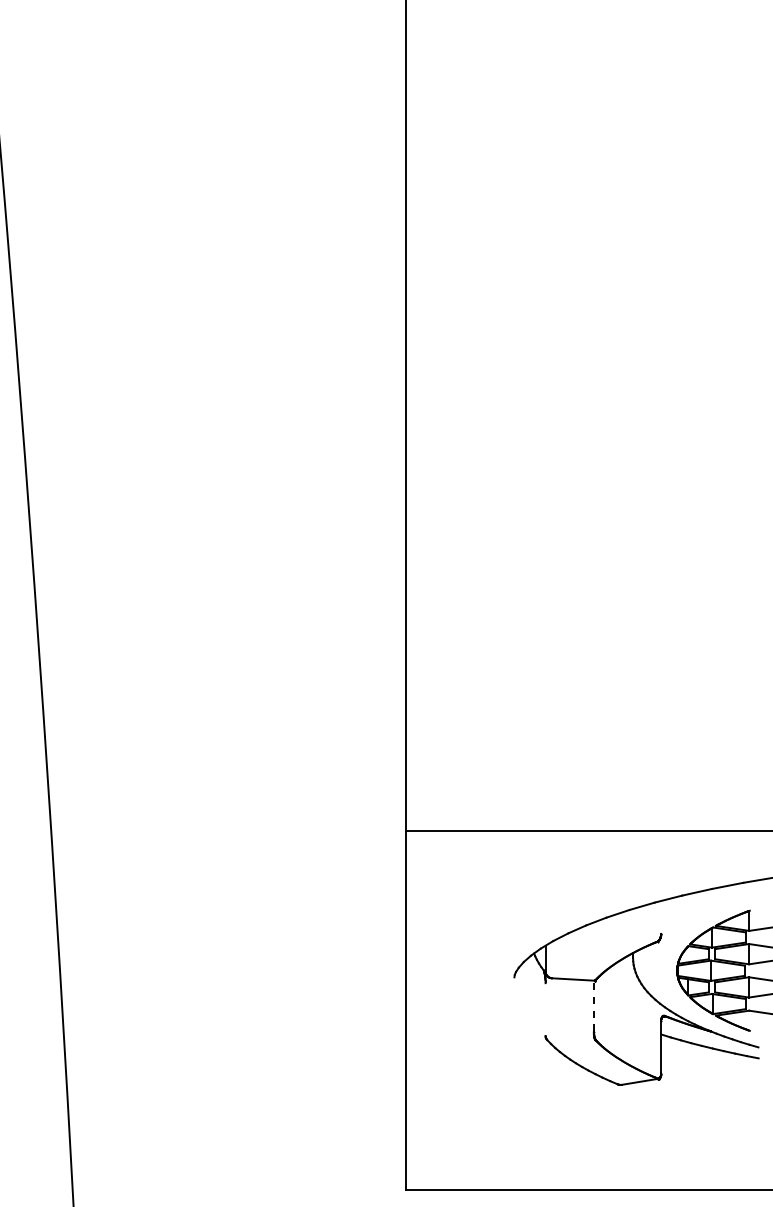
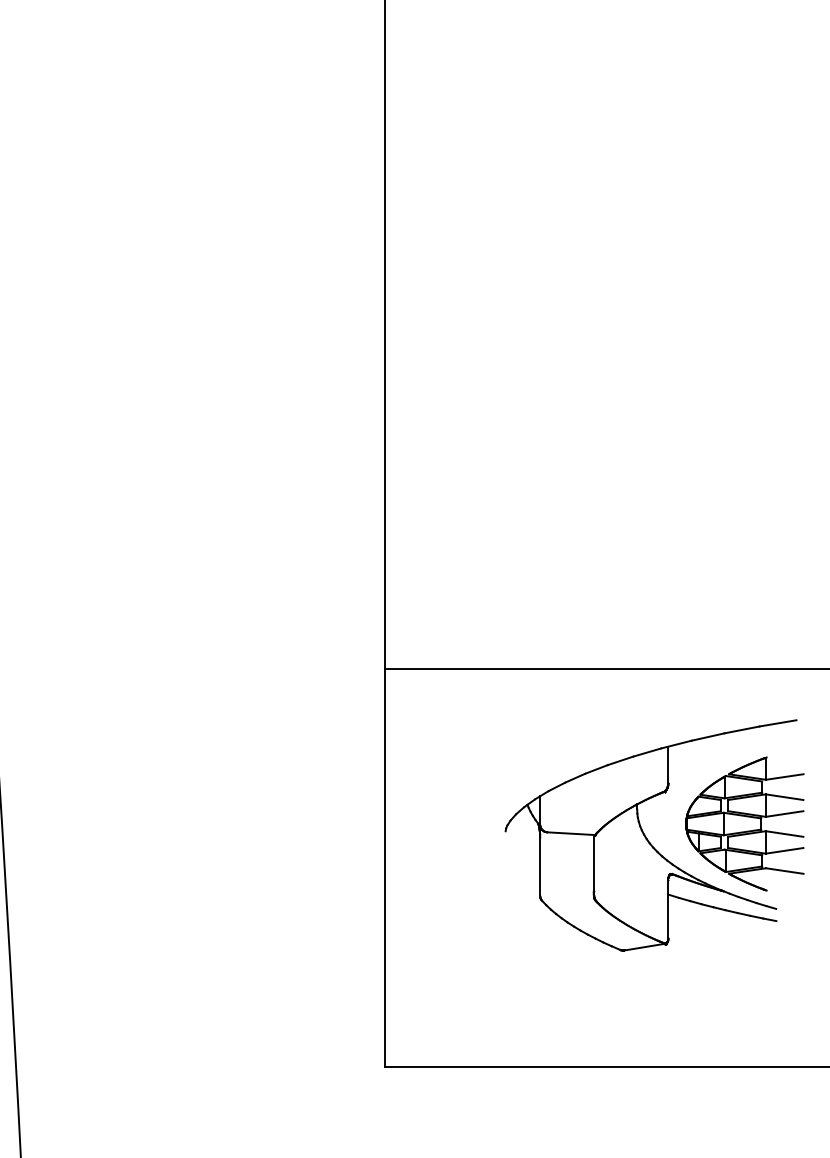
line: (661, 916) -> (668, 763), added
line: (593, 1005) -> (593, 862), dashed -> solid
line: (545, 1009) -> (540, 866), added

